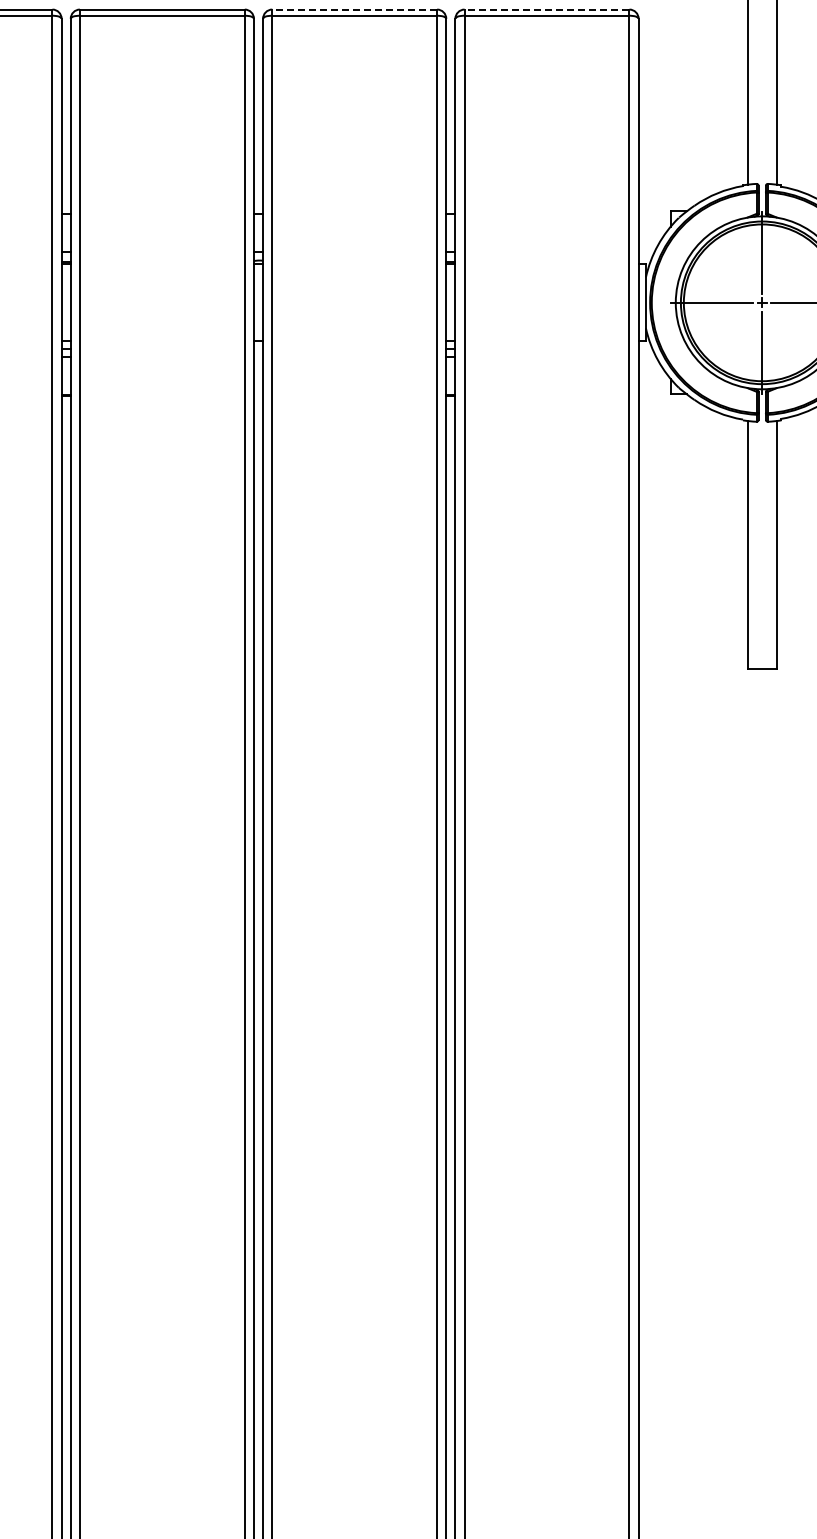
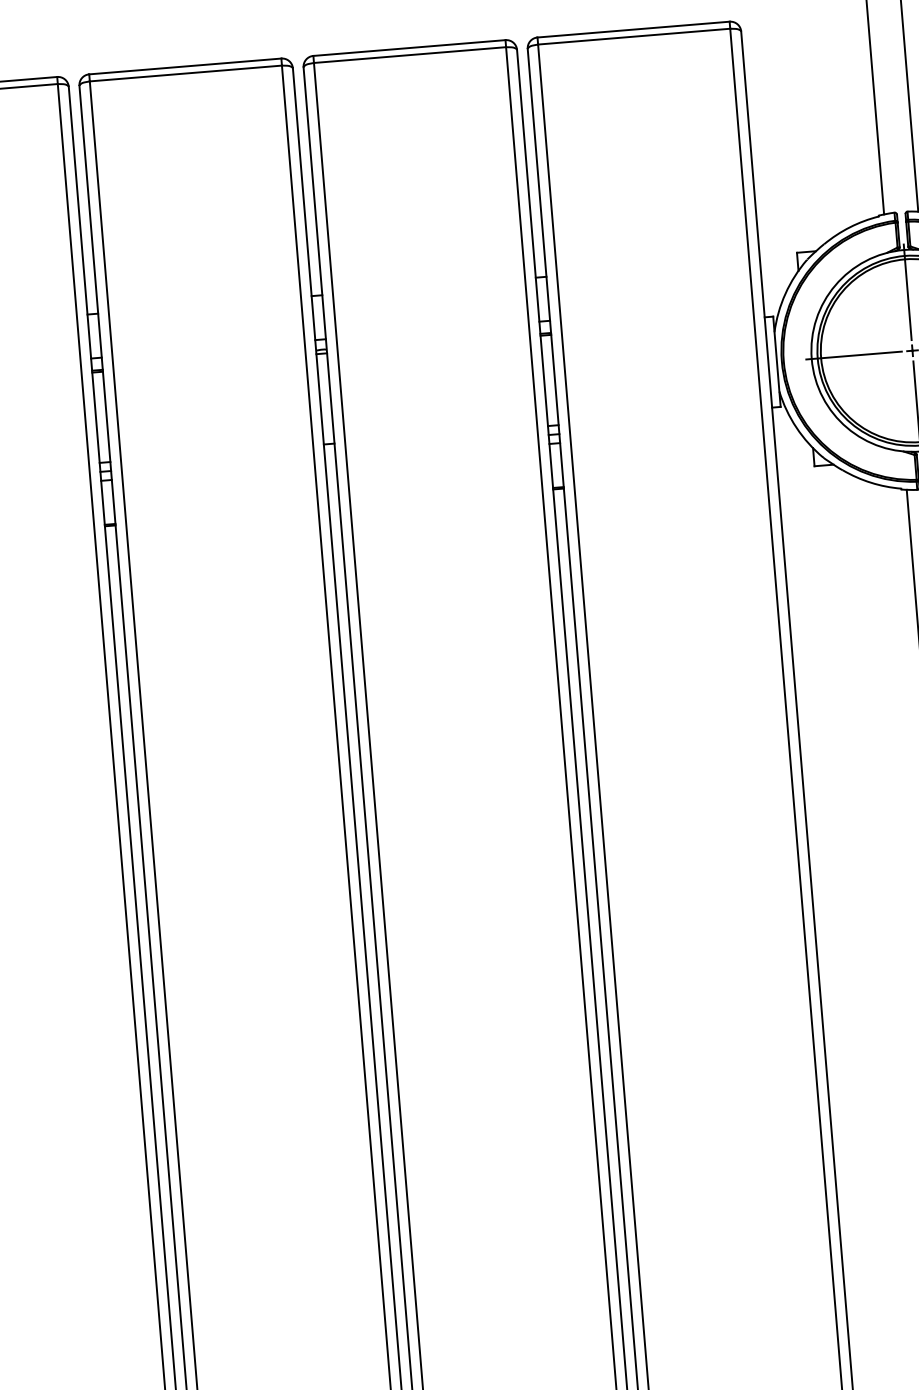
line: (354, 9) -> (409, 47), dashed -> solid
line: (546, 9) -> (632, 29), dashed -> solid

